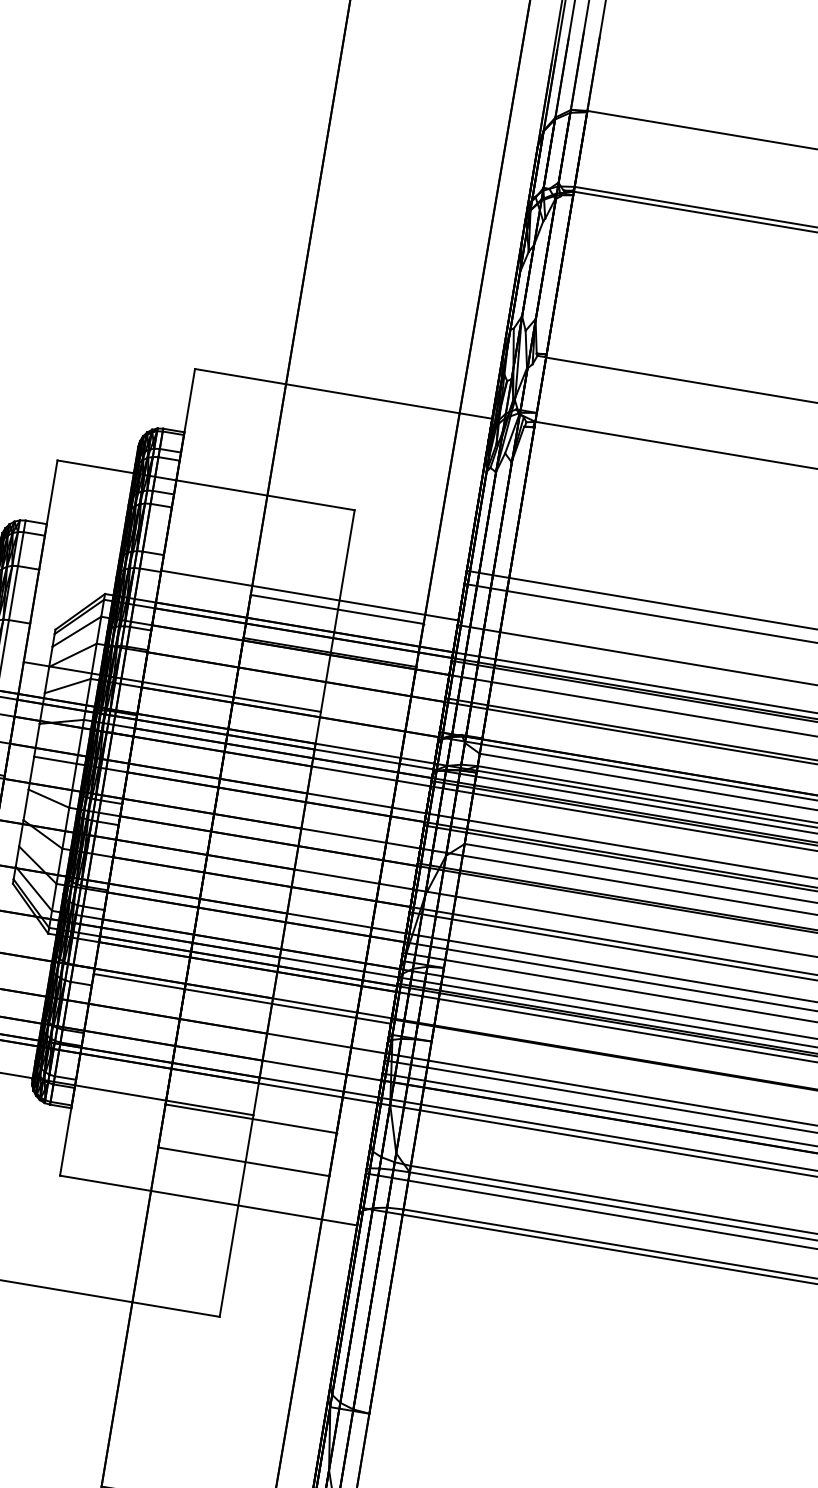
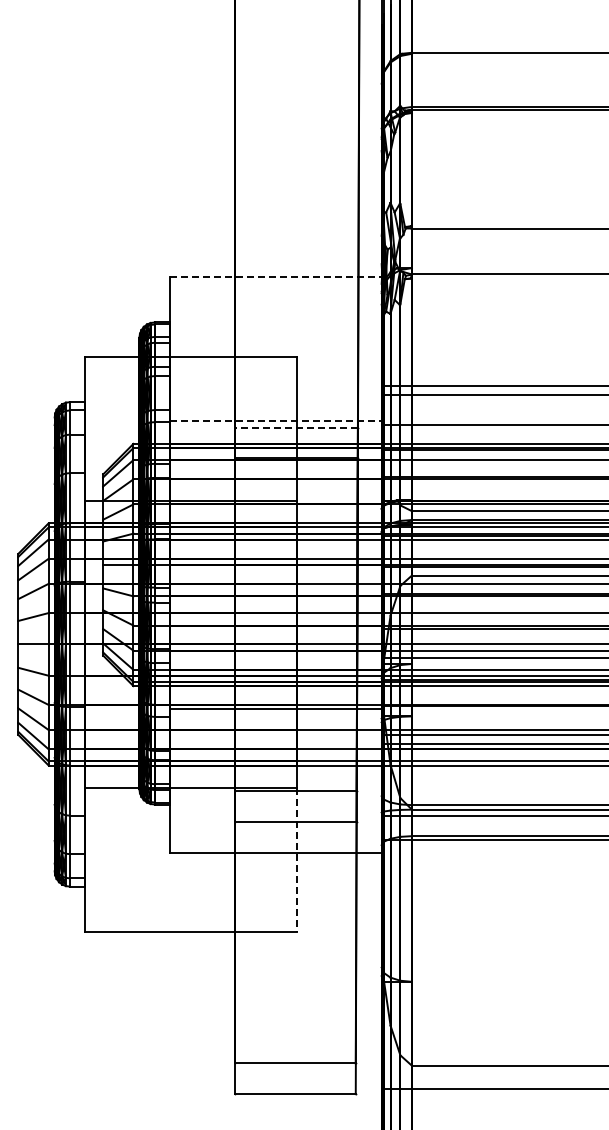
line: (343, 394) -> (275, 277), solid -> dashed
line: (309, 595) -> (275, 421), solid -> dashed
line: (337, 609) -> (296, 427), solid -> dashed
line: (235, 1216) -> (296, 860), solid -> dashed

